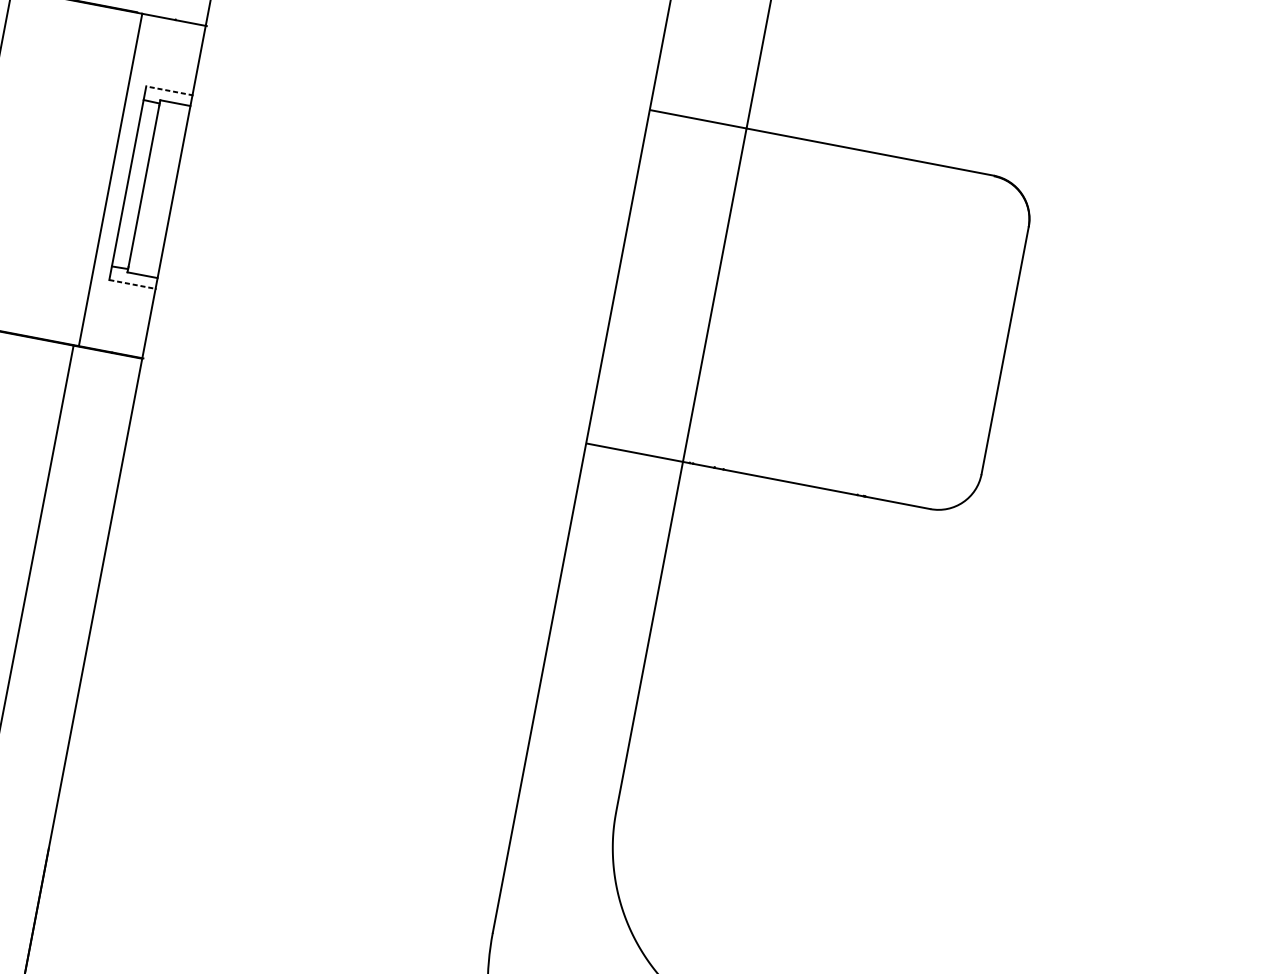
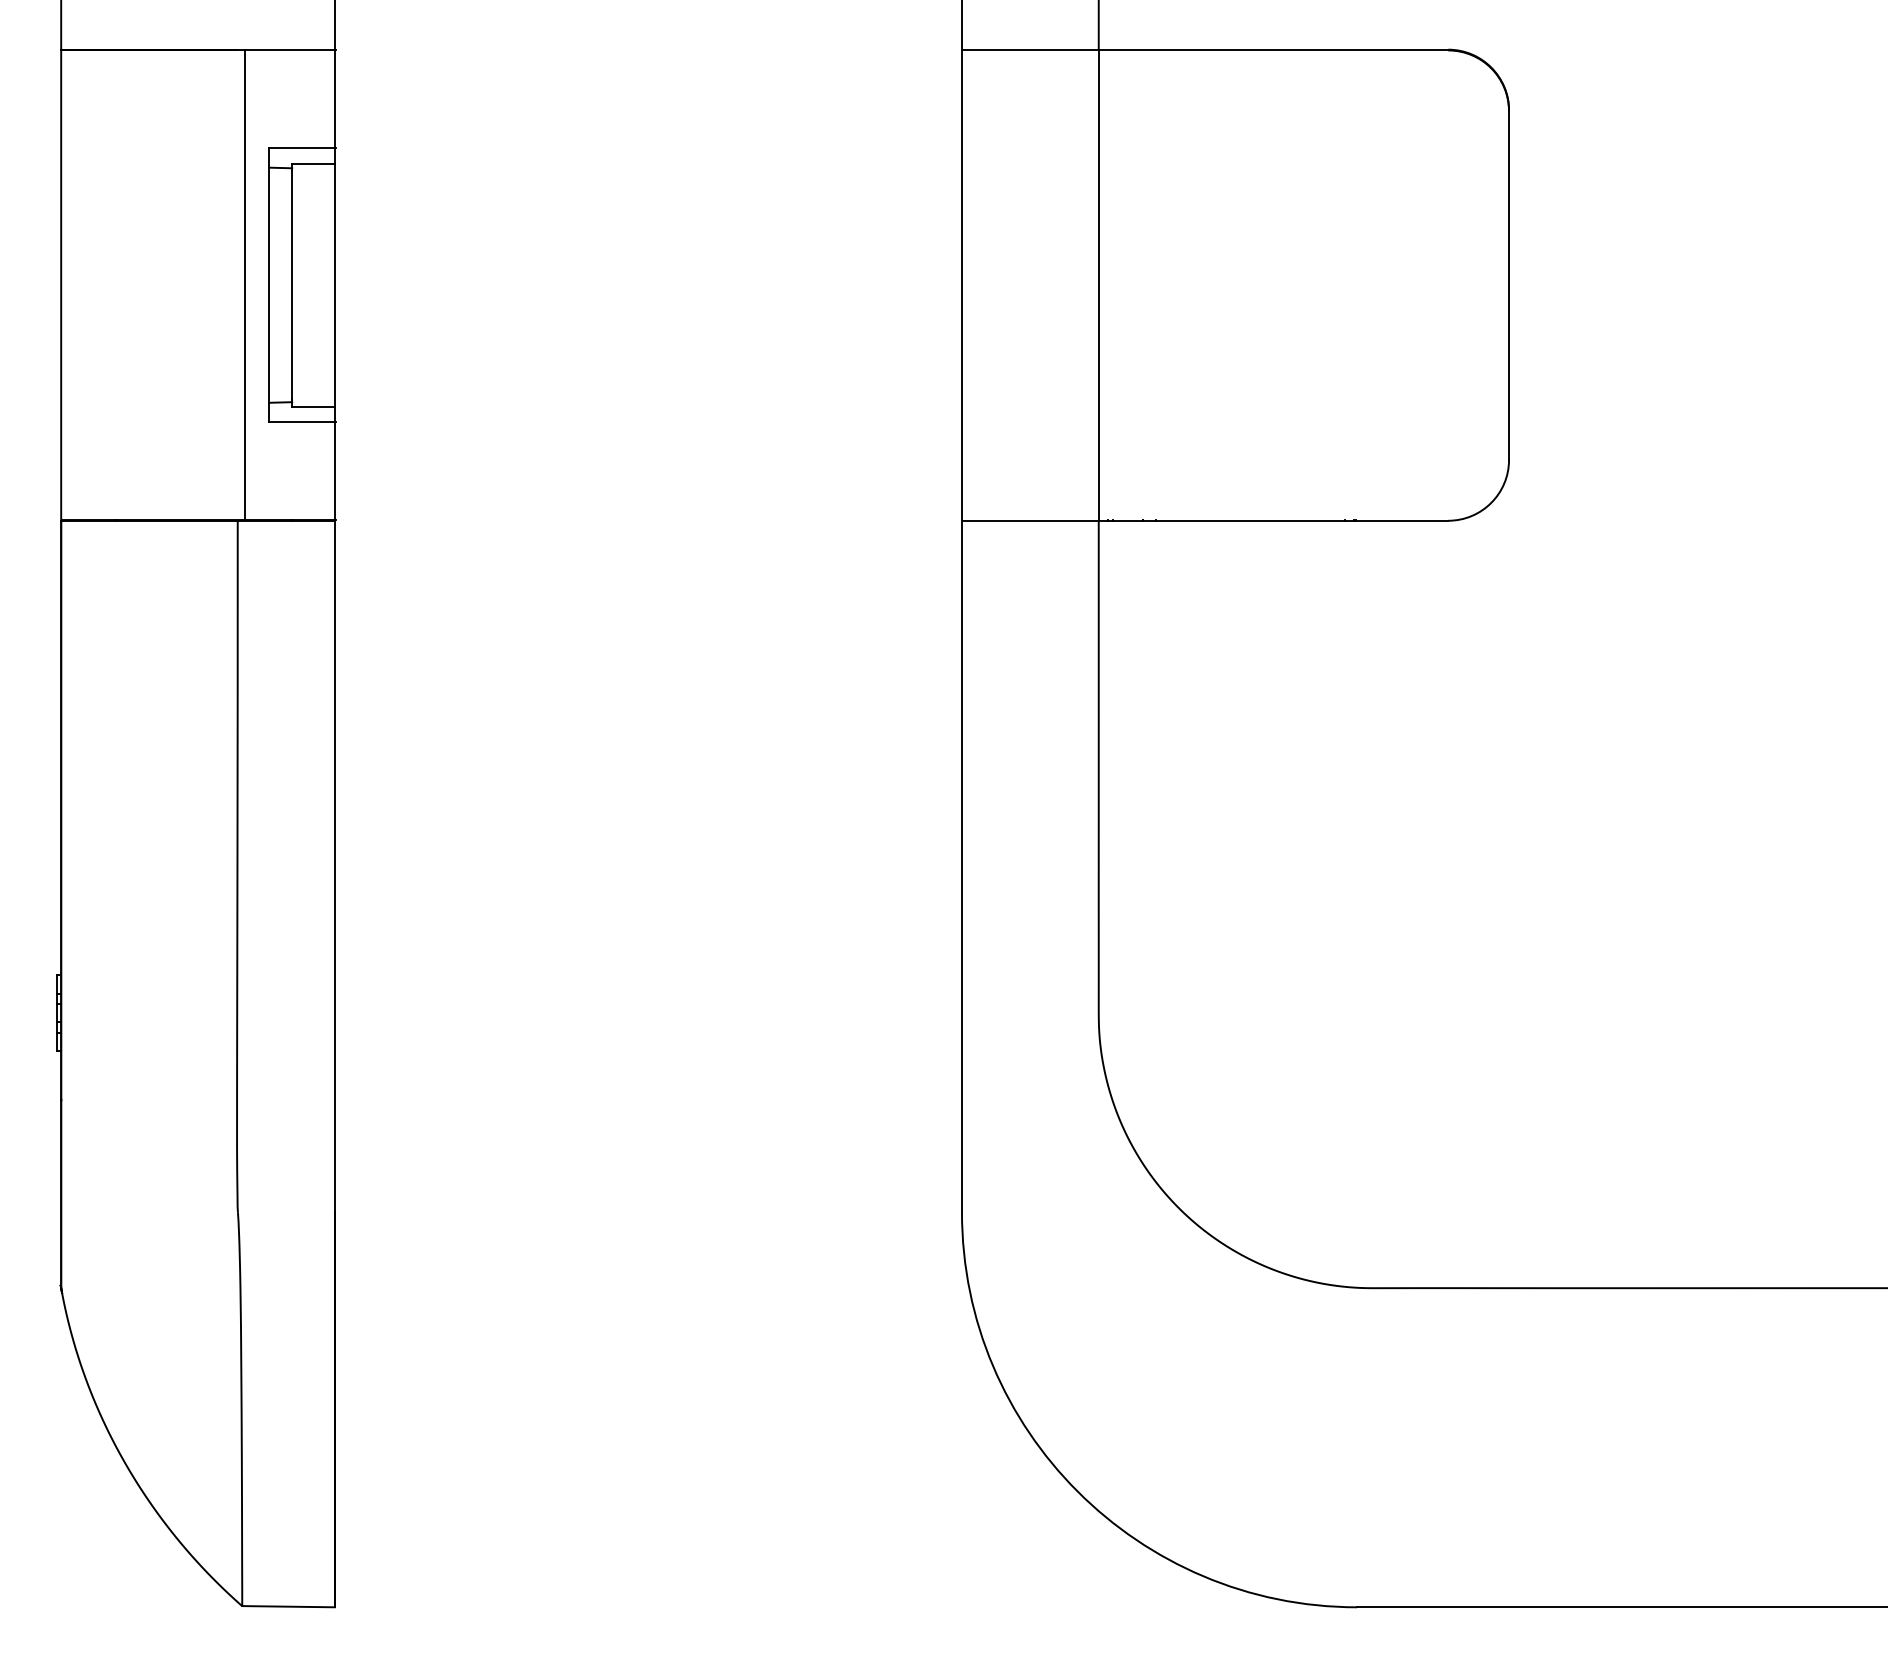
line: (169, 90) -> (302, 148), dashed -> solid
line: (133, 284) -> (303, 422), dashed -> solid

